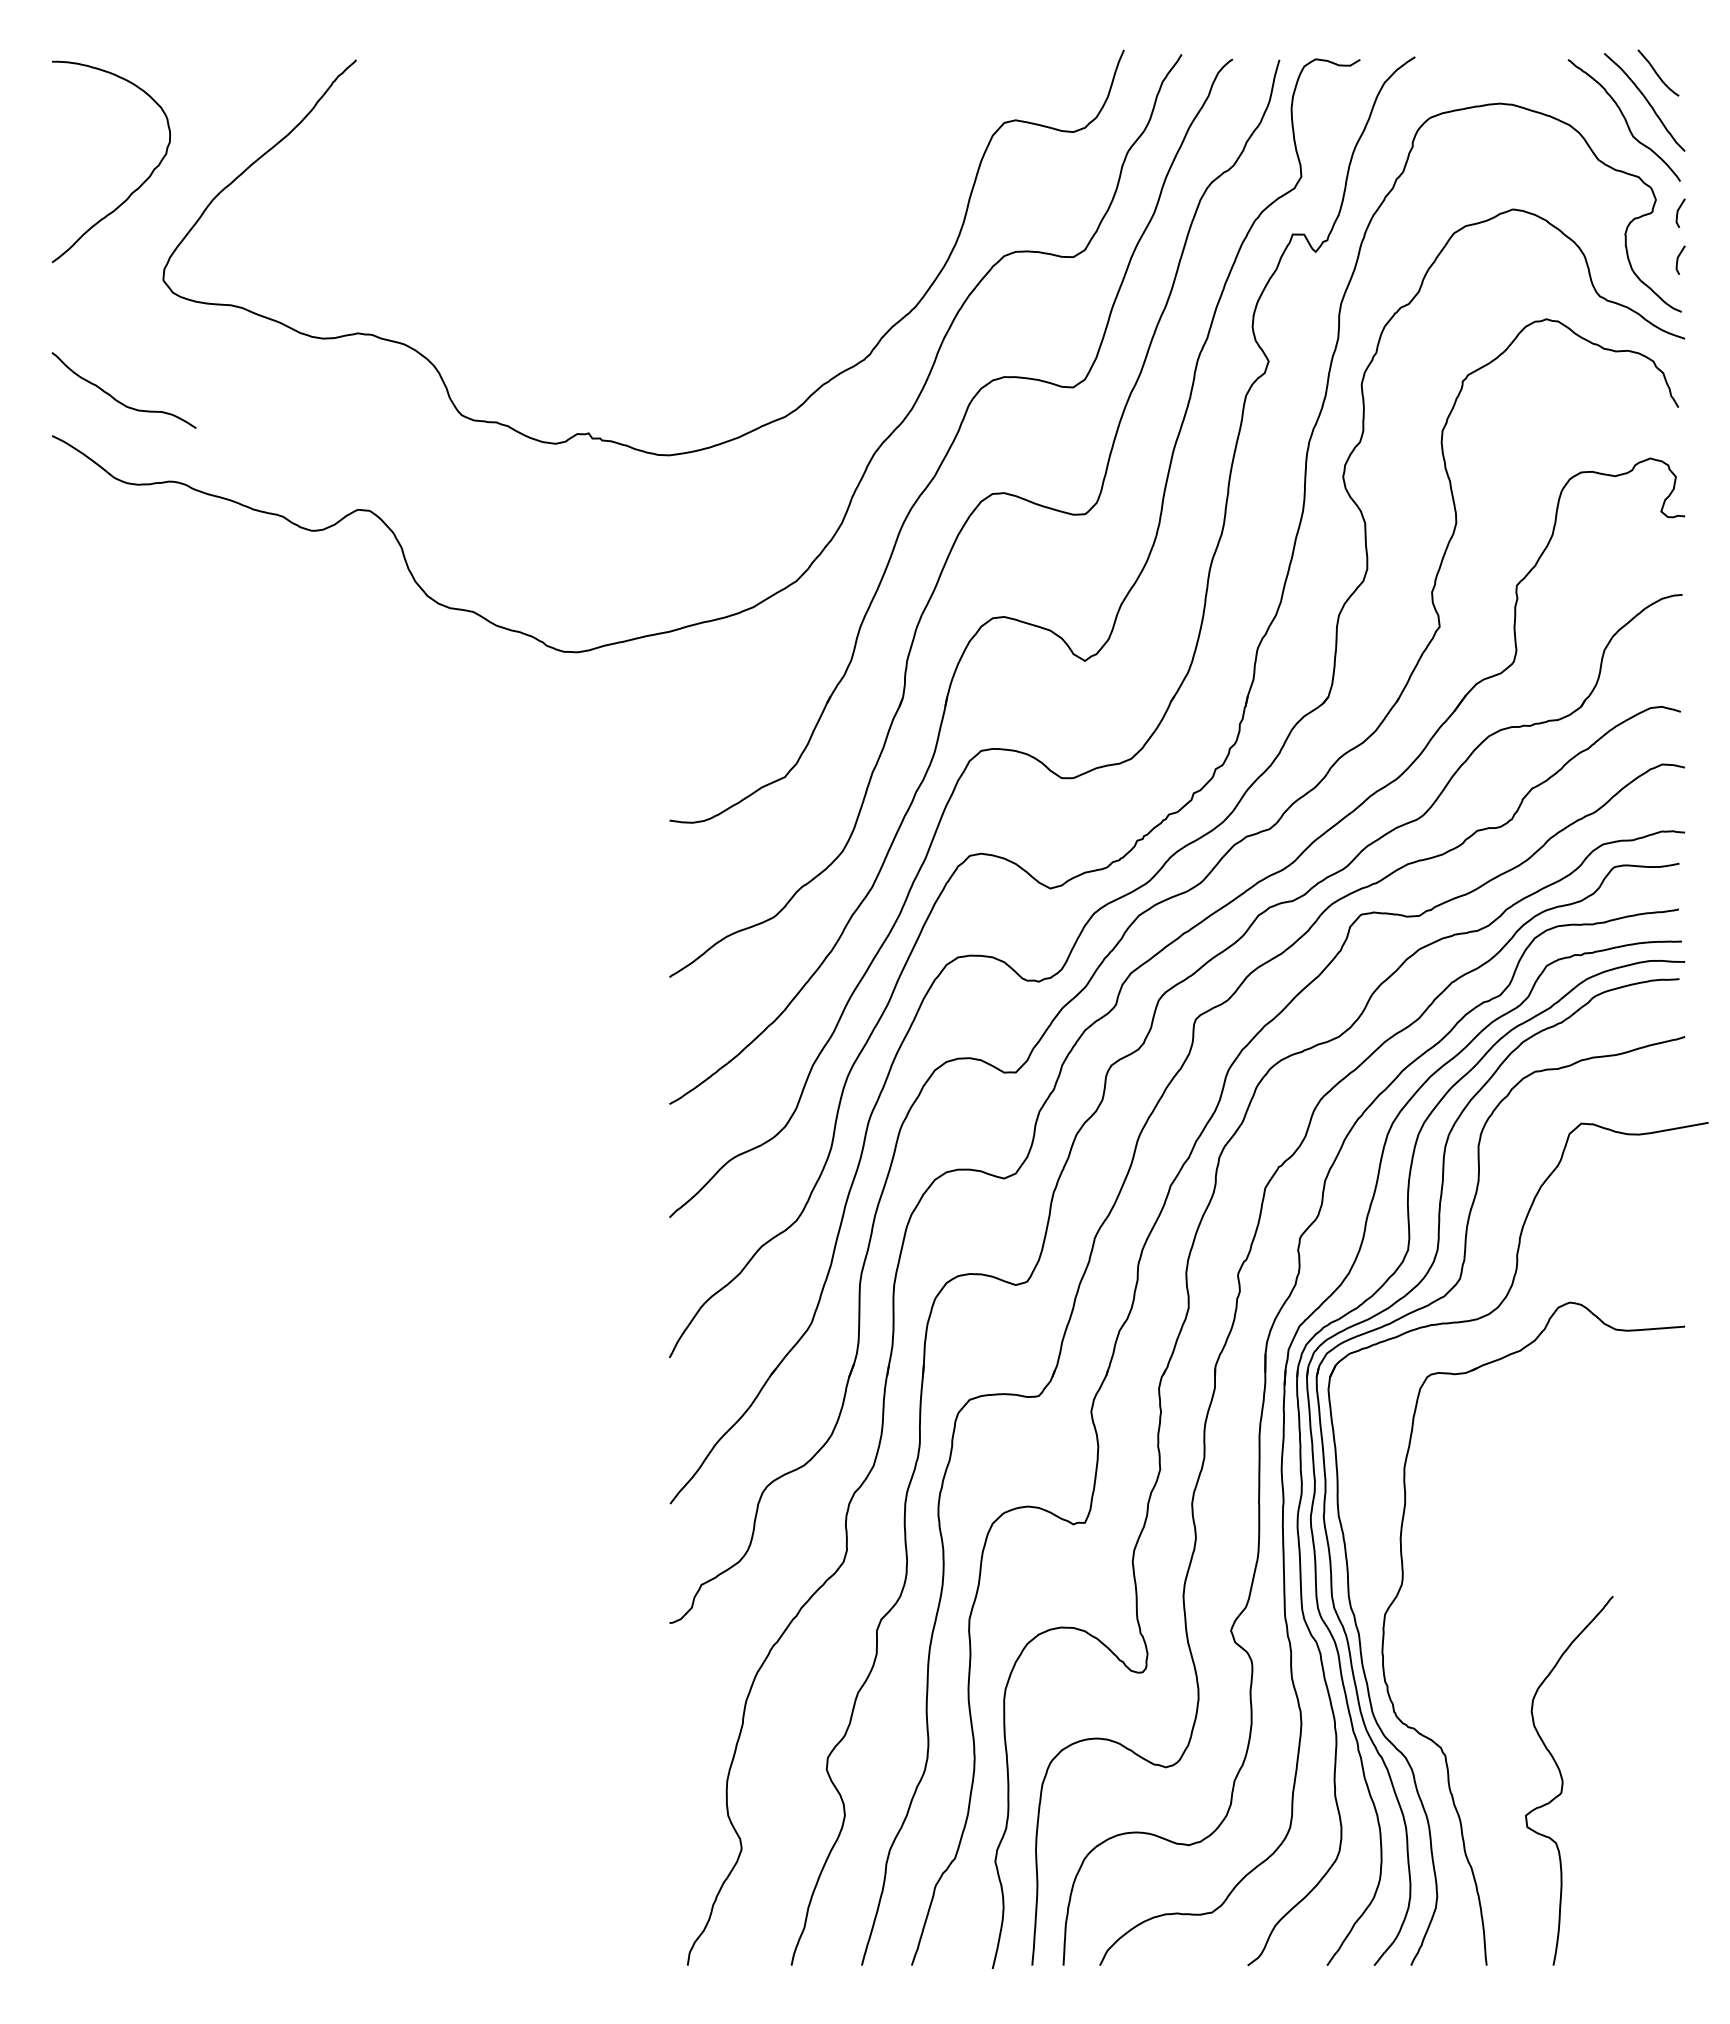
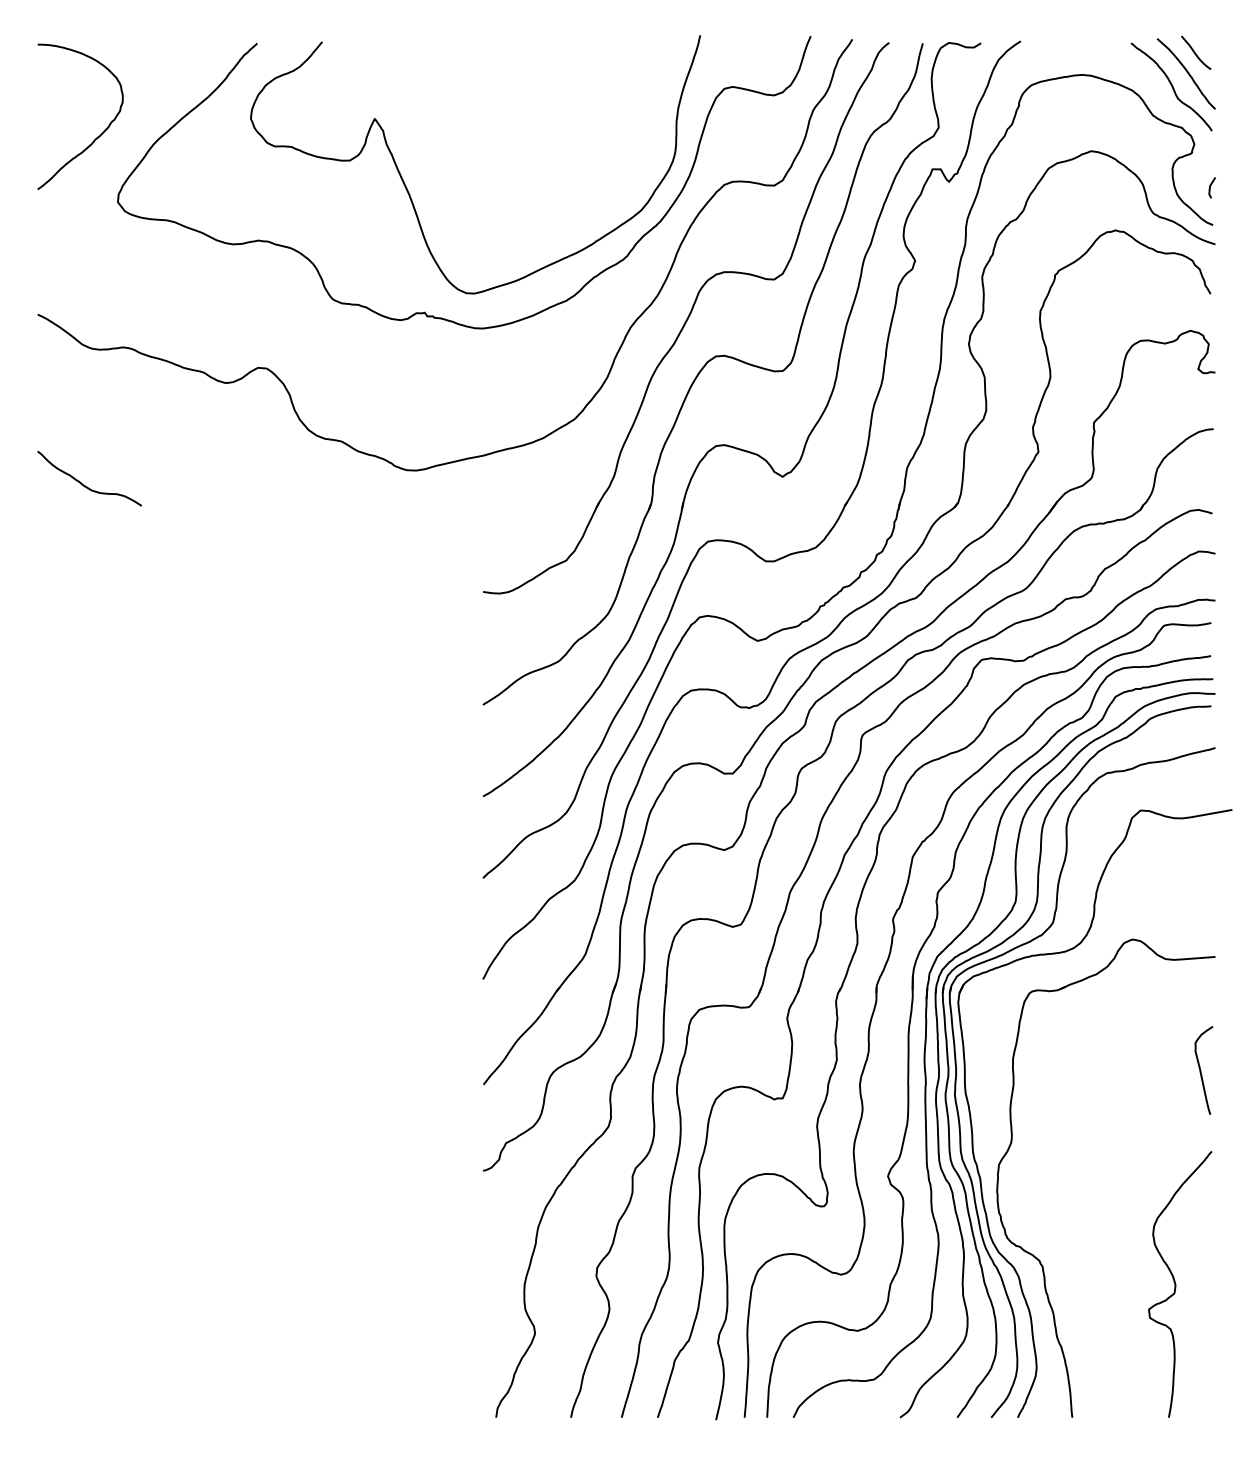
line: (1678, 212) -> (1210, 153), removed
curve: (568, 269) -> (410, 194), added
curve: (118, 400) -> (85, 485), moved
curve: (1665, 1485) -> (1201, 1071), added
curve: (1563, 1780) -> (1176, 1284), moved

